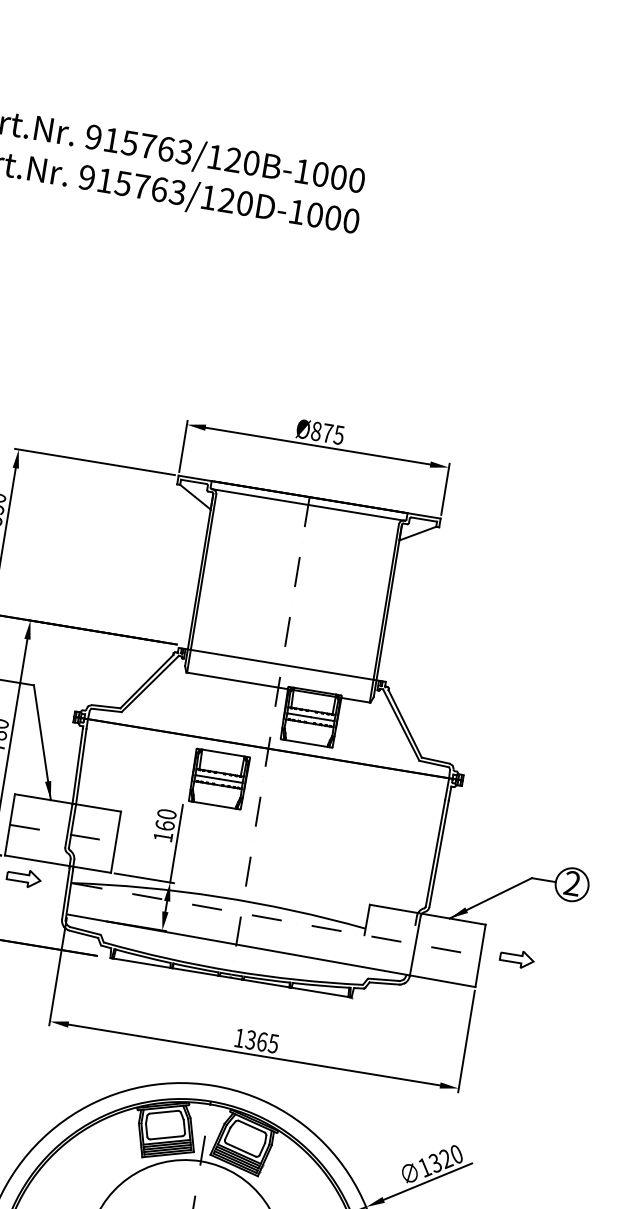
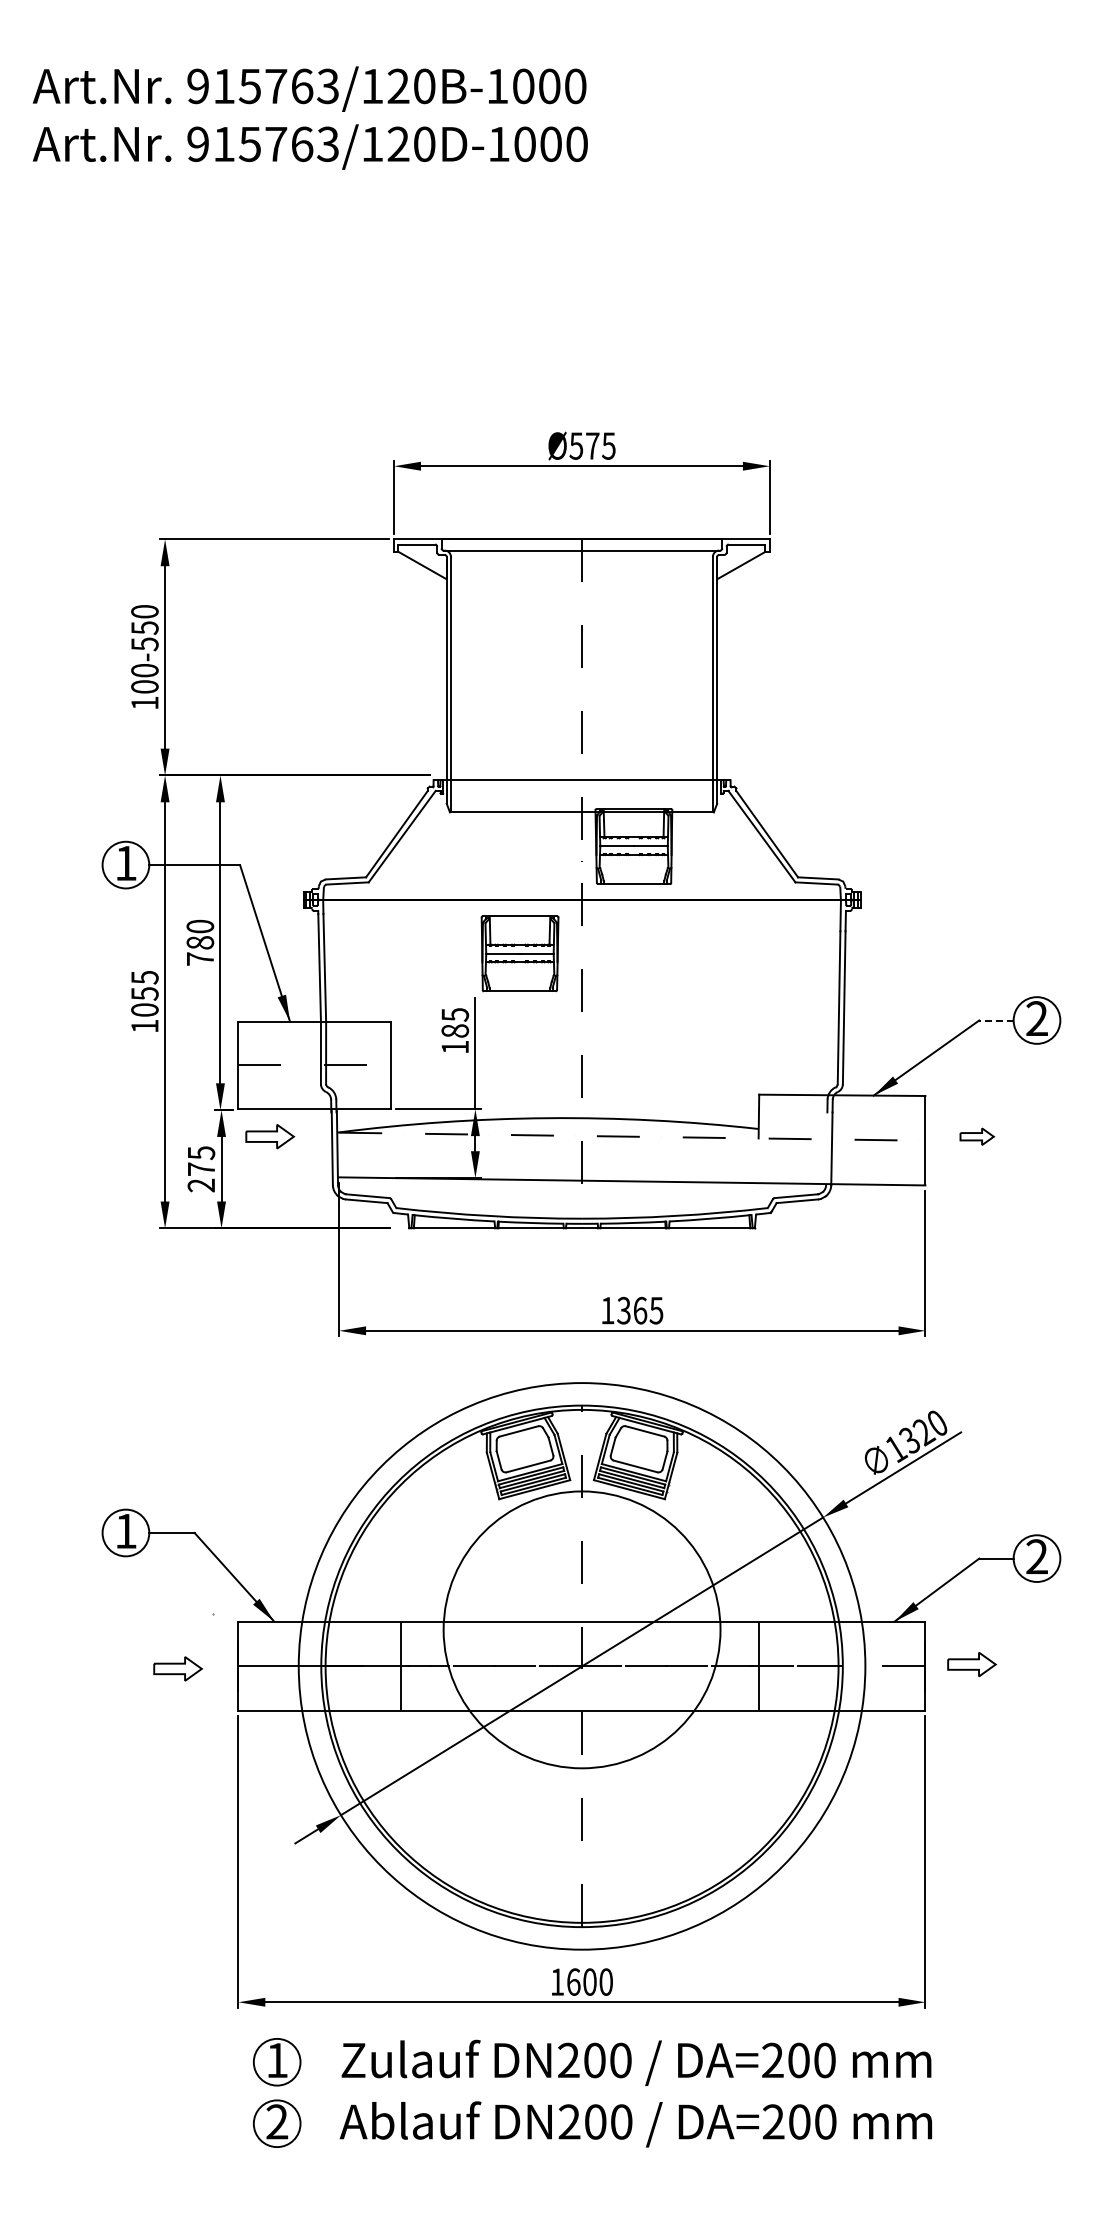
text: (316, 431) -> (576, 445), Ø875 -> Ø575
text: (165, 819) -> (454, 1022), 160 -> 185
line: (543, 880) -> (995, 1020), solid -> dashed
part: (517, 958) -> (977, 1136), size x0.7

